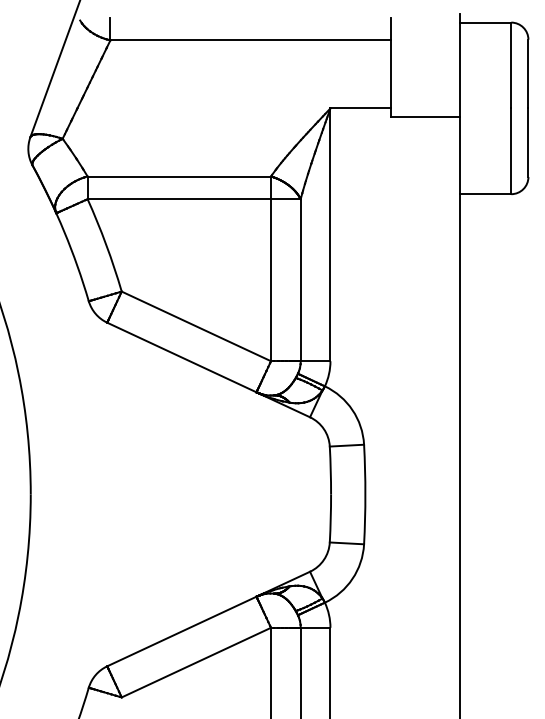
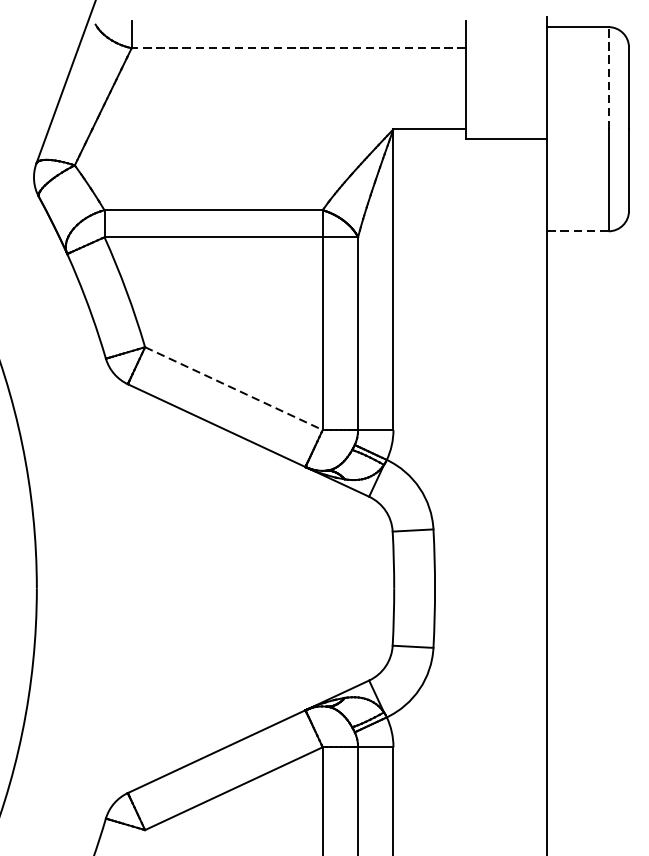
line: (250, 40) -> (298, 48), solid -> dashed
line: (511, 65) -> (608, 78), solid -> dashed
line: (485, 194) -> (577, 231), solid -> dashed
line: (196, 326) -> (234, 388), solid -> dashed

